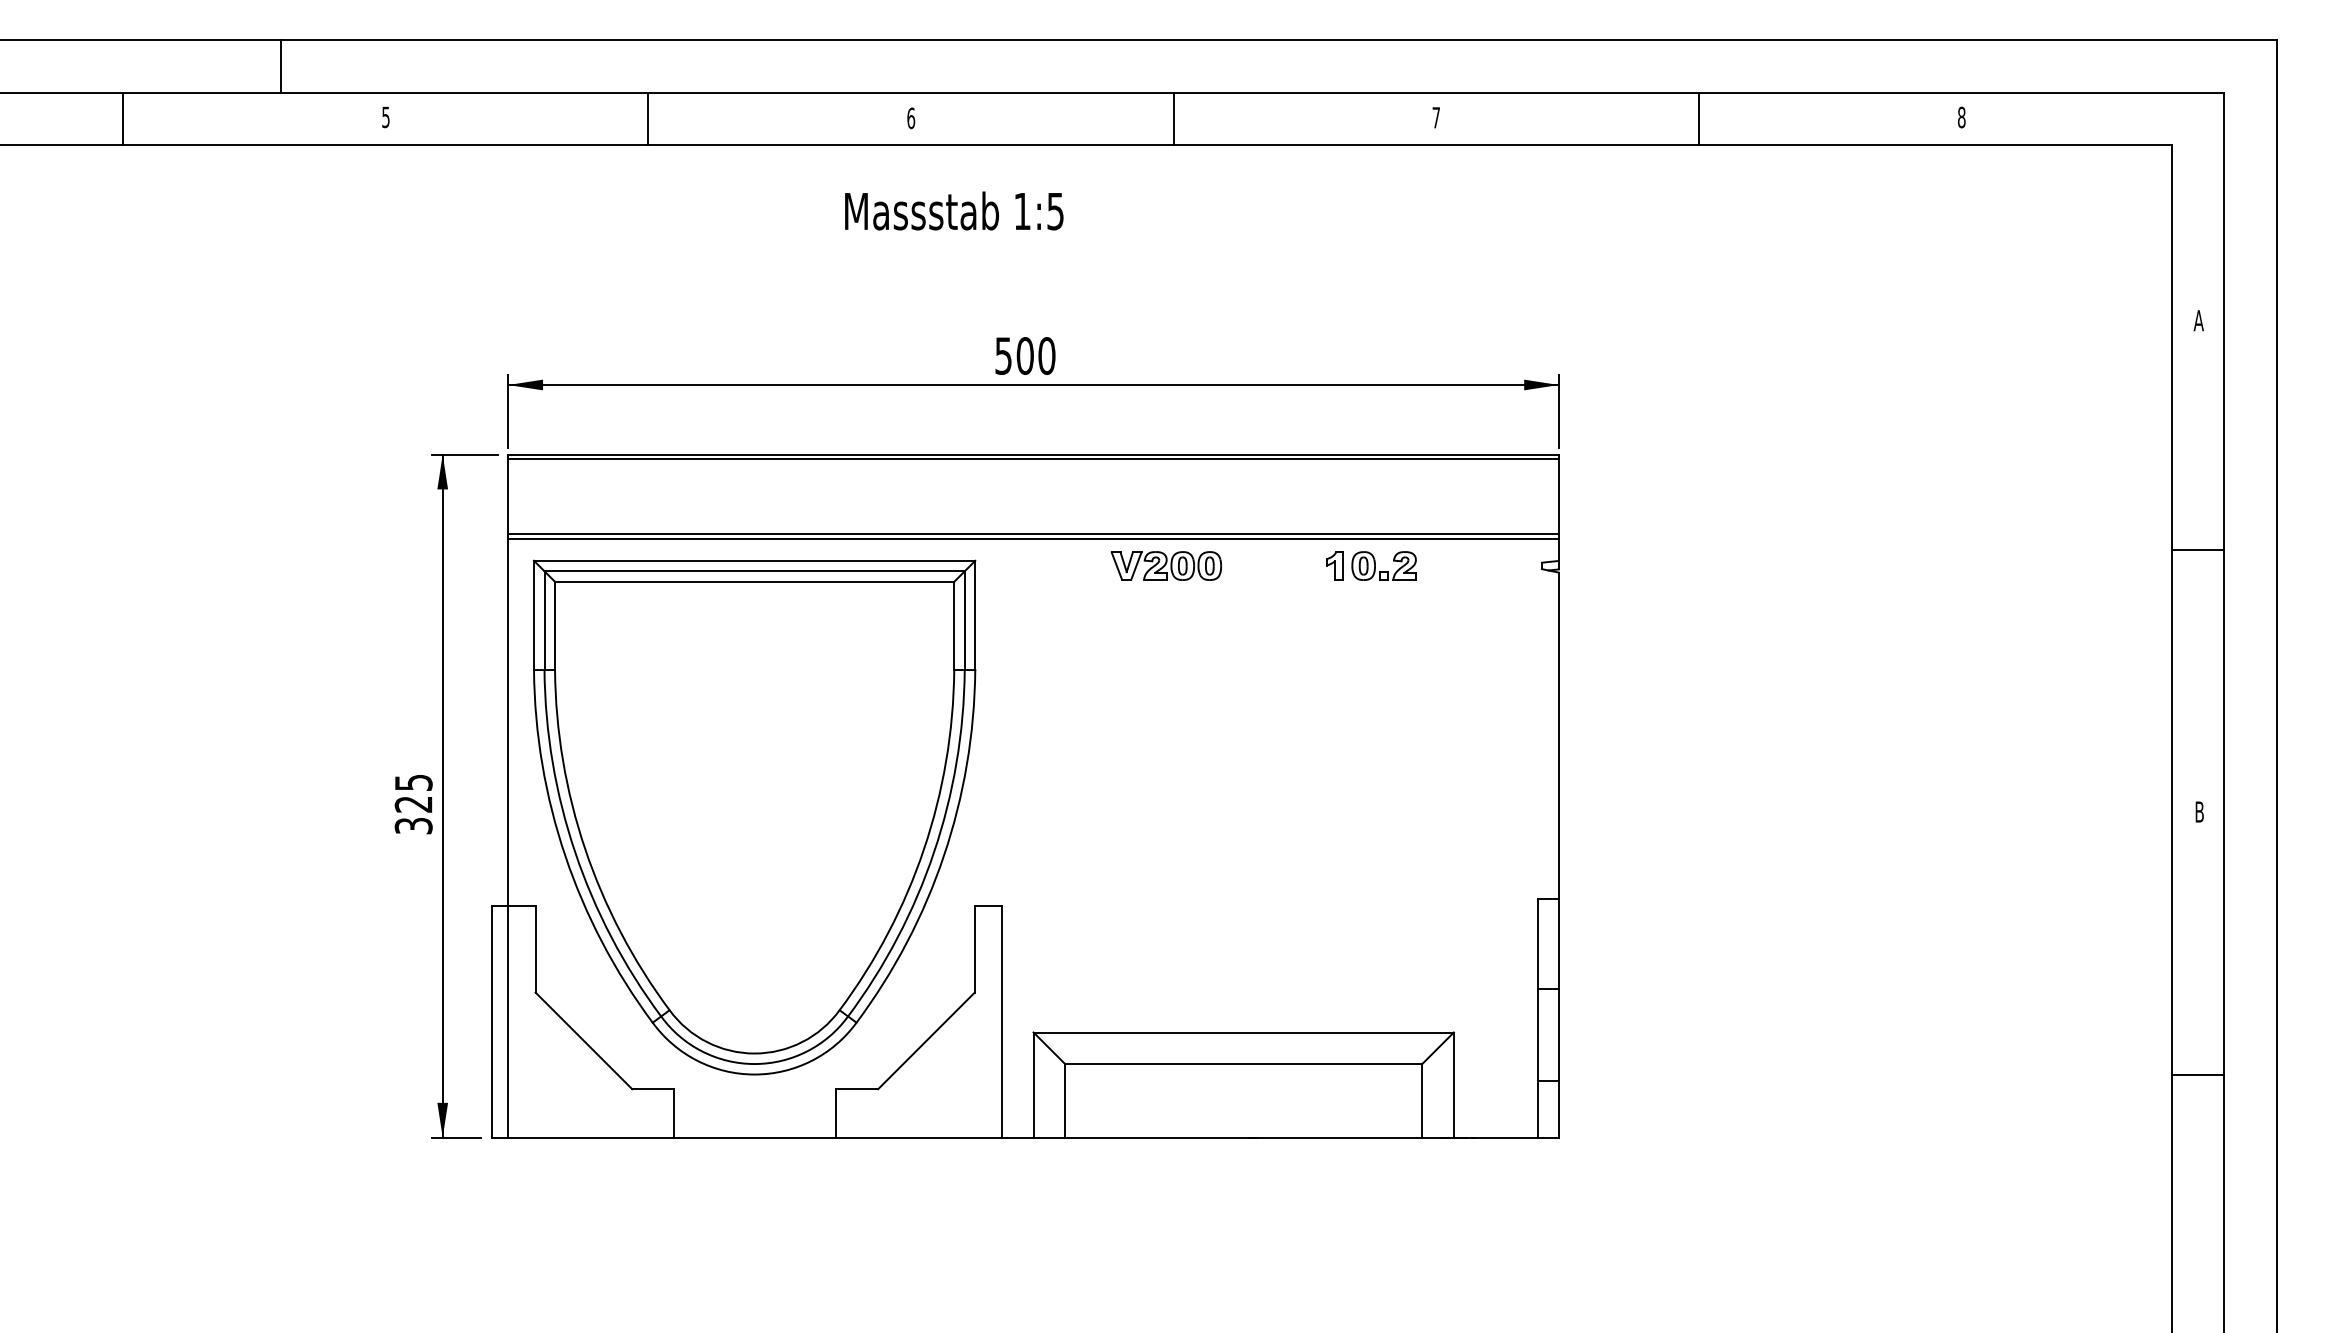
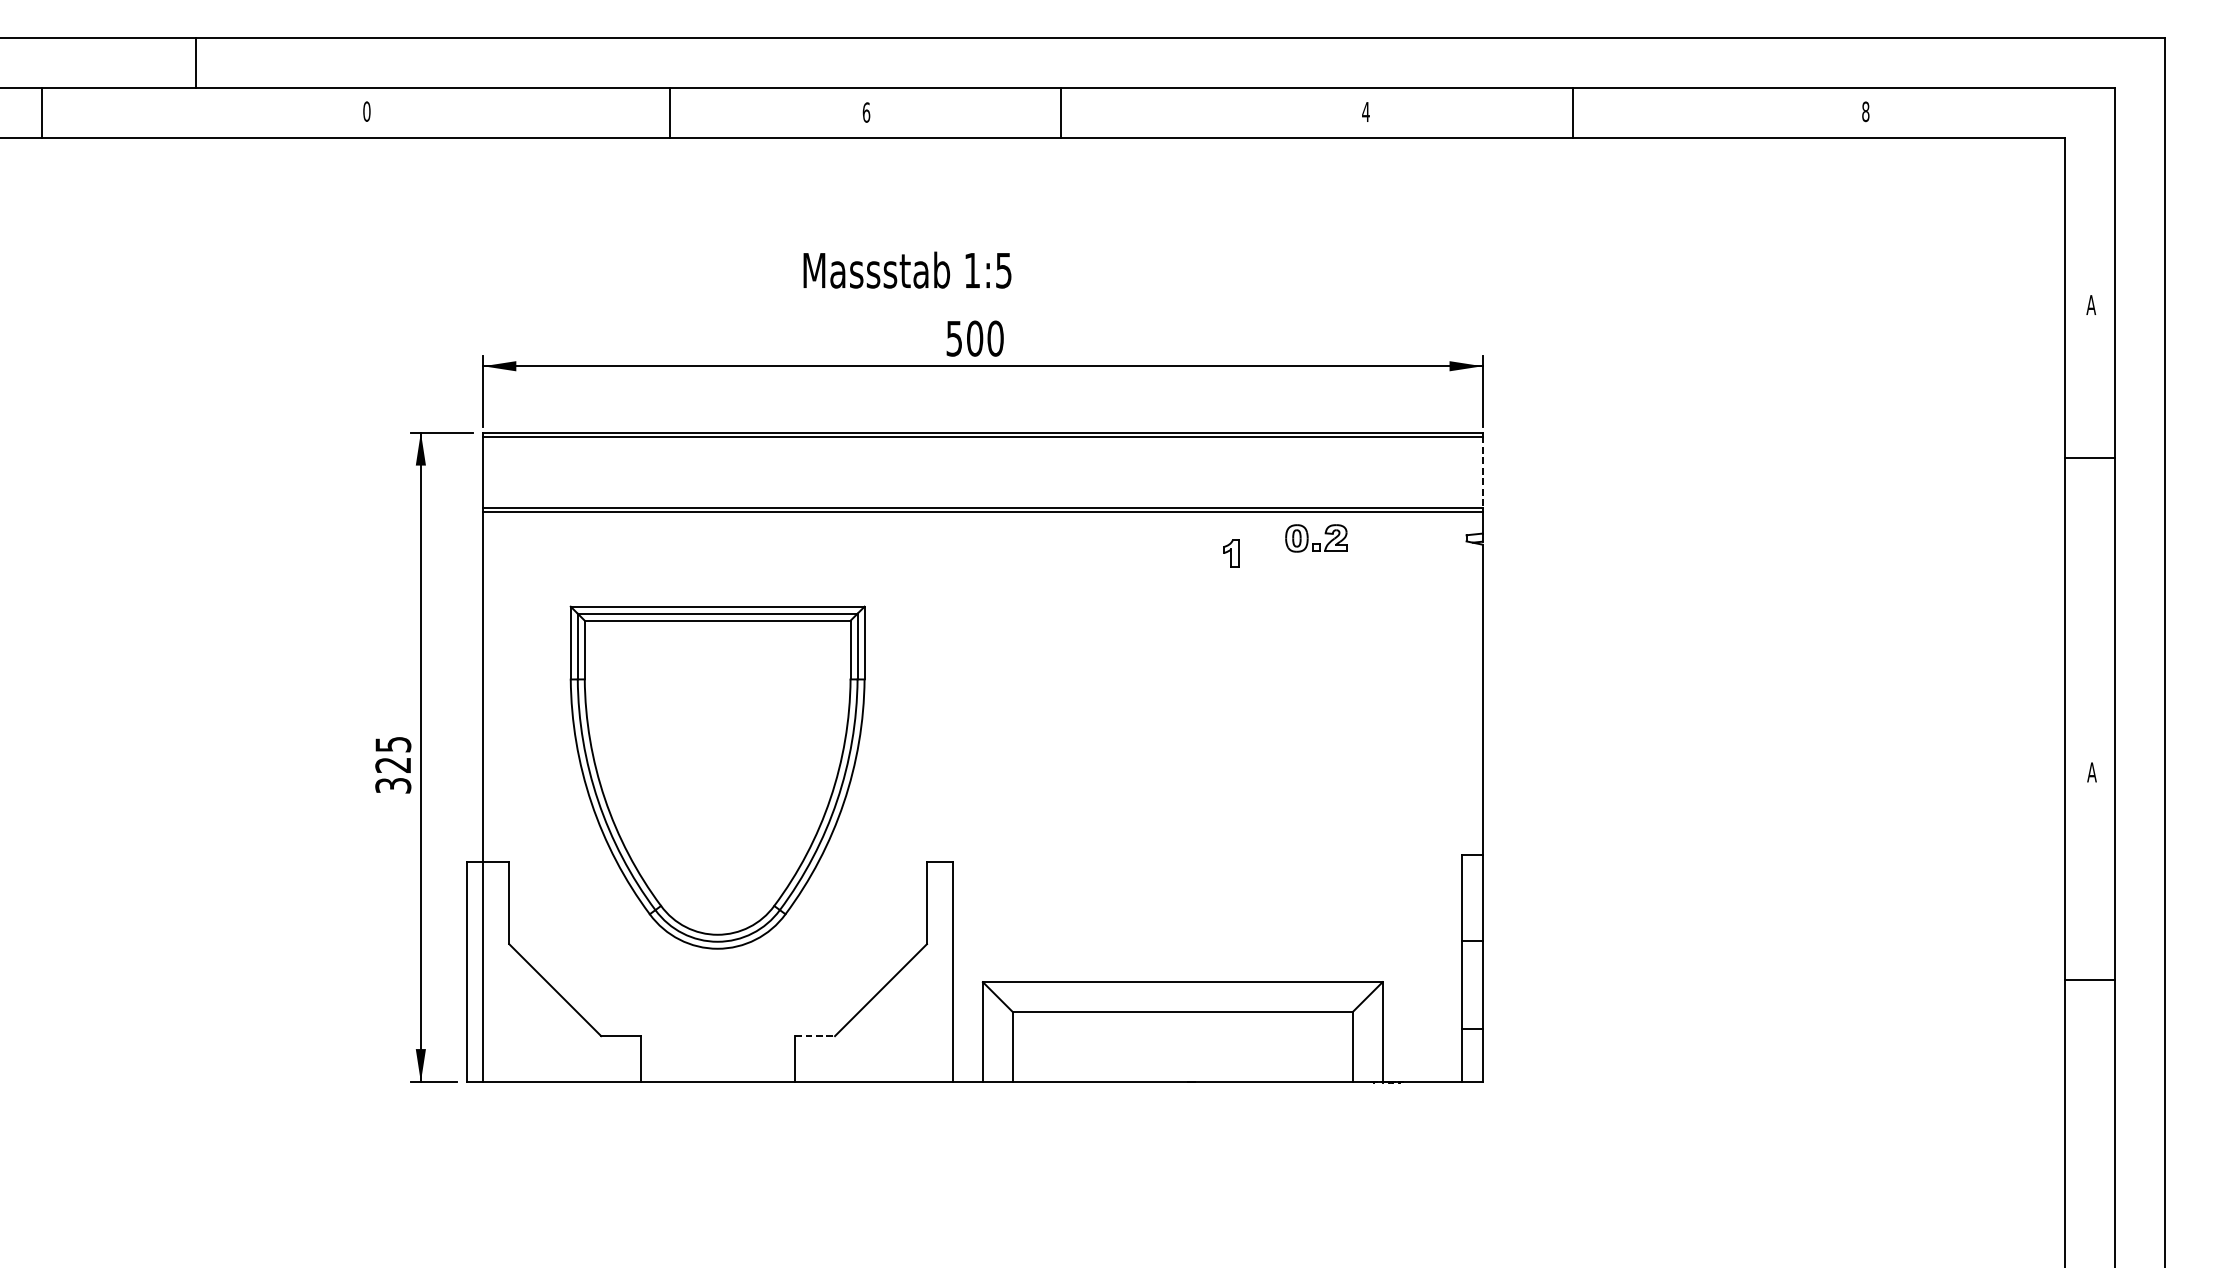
line: (280, 66) -> (196, 63), moved
text: (385, 117) -> (366, 111), 5 -> 0
text: (1436, 117) -> (1366, 111), 7 -> 4
line: (122, 118) -> (41, 112), moved
line: (648, 118) -> (669, 112), moved
line: (1173, 118) -> (1060, 112), moved
line: (1698, 118) -> (1572, 112), moved
text: (954, 210) -> (907, 269), moved
line: (1558, 496) -> (1482, 472), solid -> dashed
line: (2197, 549) -> (2090, 458), moved
part: (1166, 565) -> (1109, 537), removed
part: (1334, 565) -> (1231, 553), moved
text: (2199, 811) -> (2091, 771), B -> A
part: (754, 817) -> (717, 777), size x0.7
line: (2197, 1074) -> (2090, 979), moved
line: (857, 1089) -> (815, 1036), solid -> dashed

